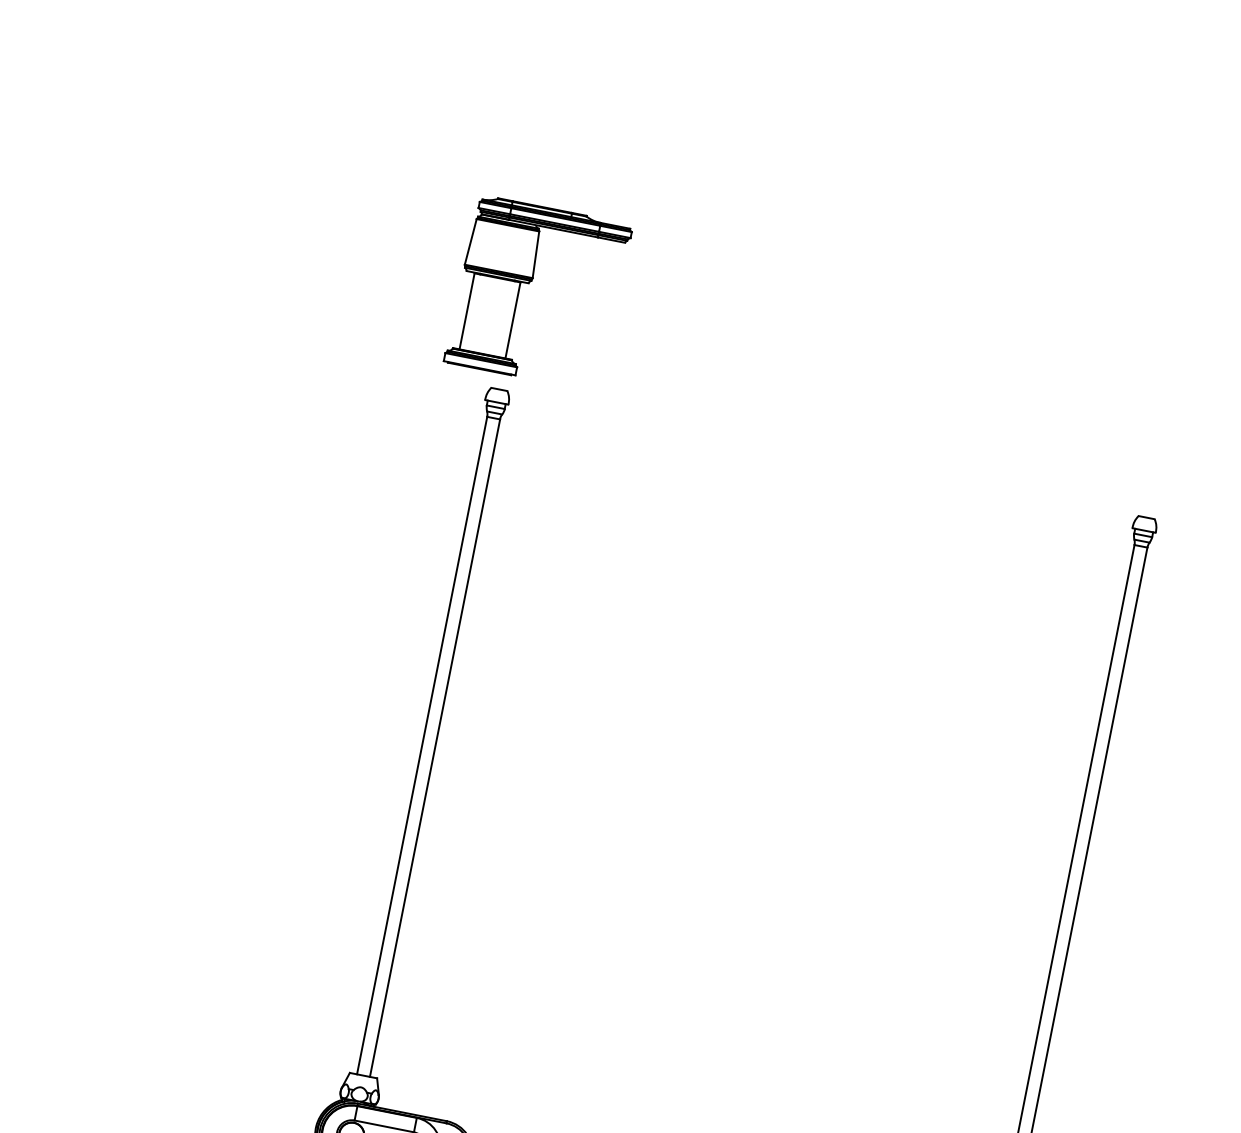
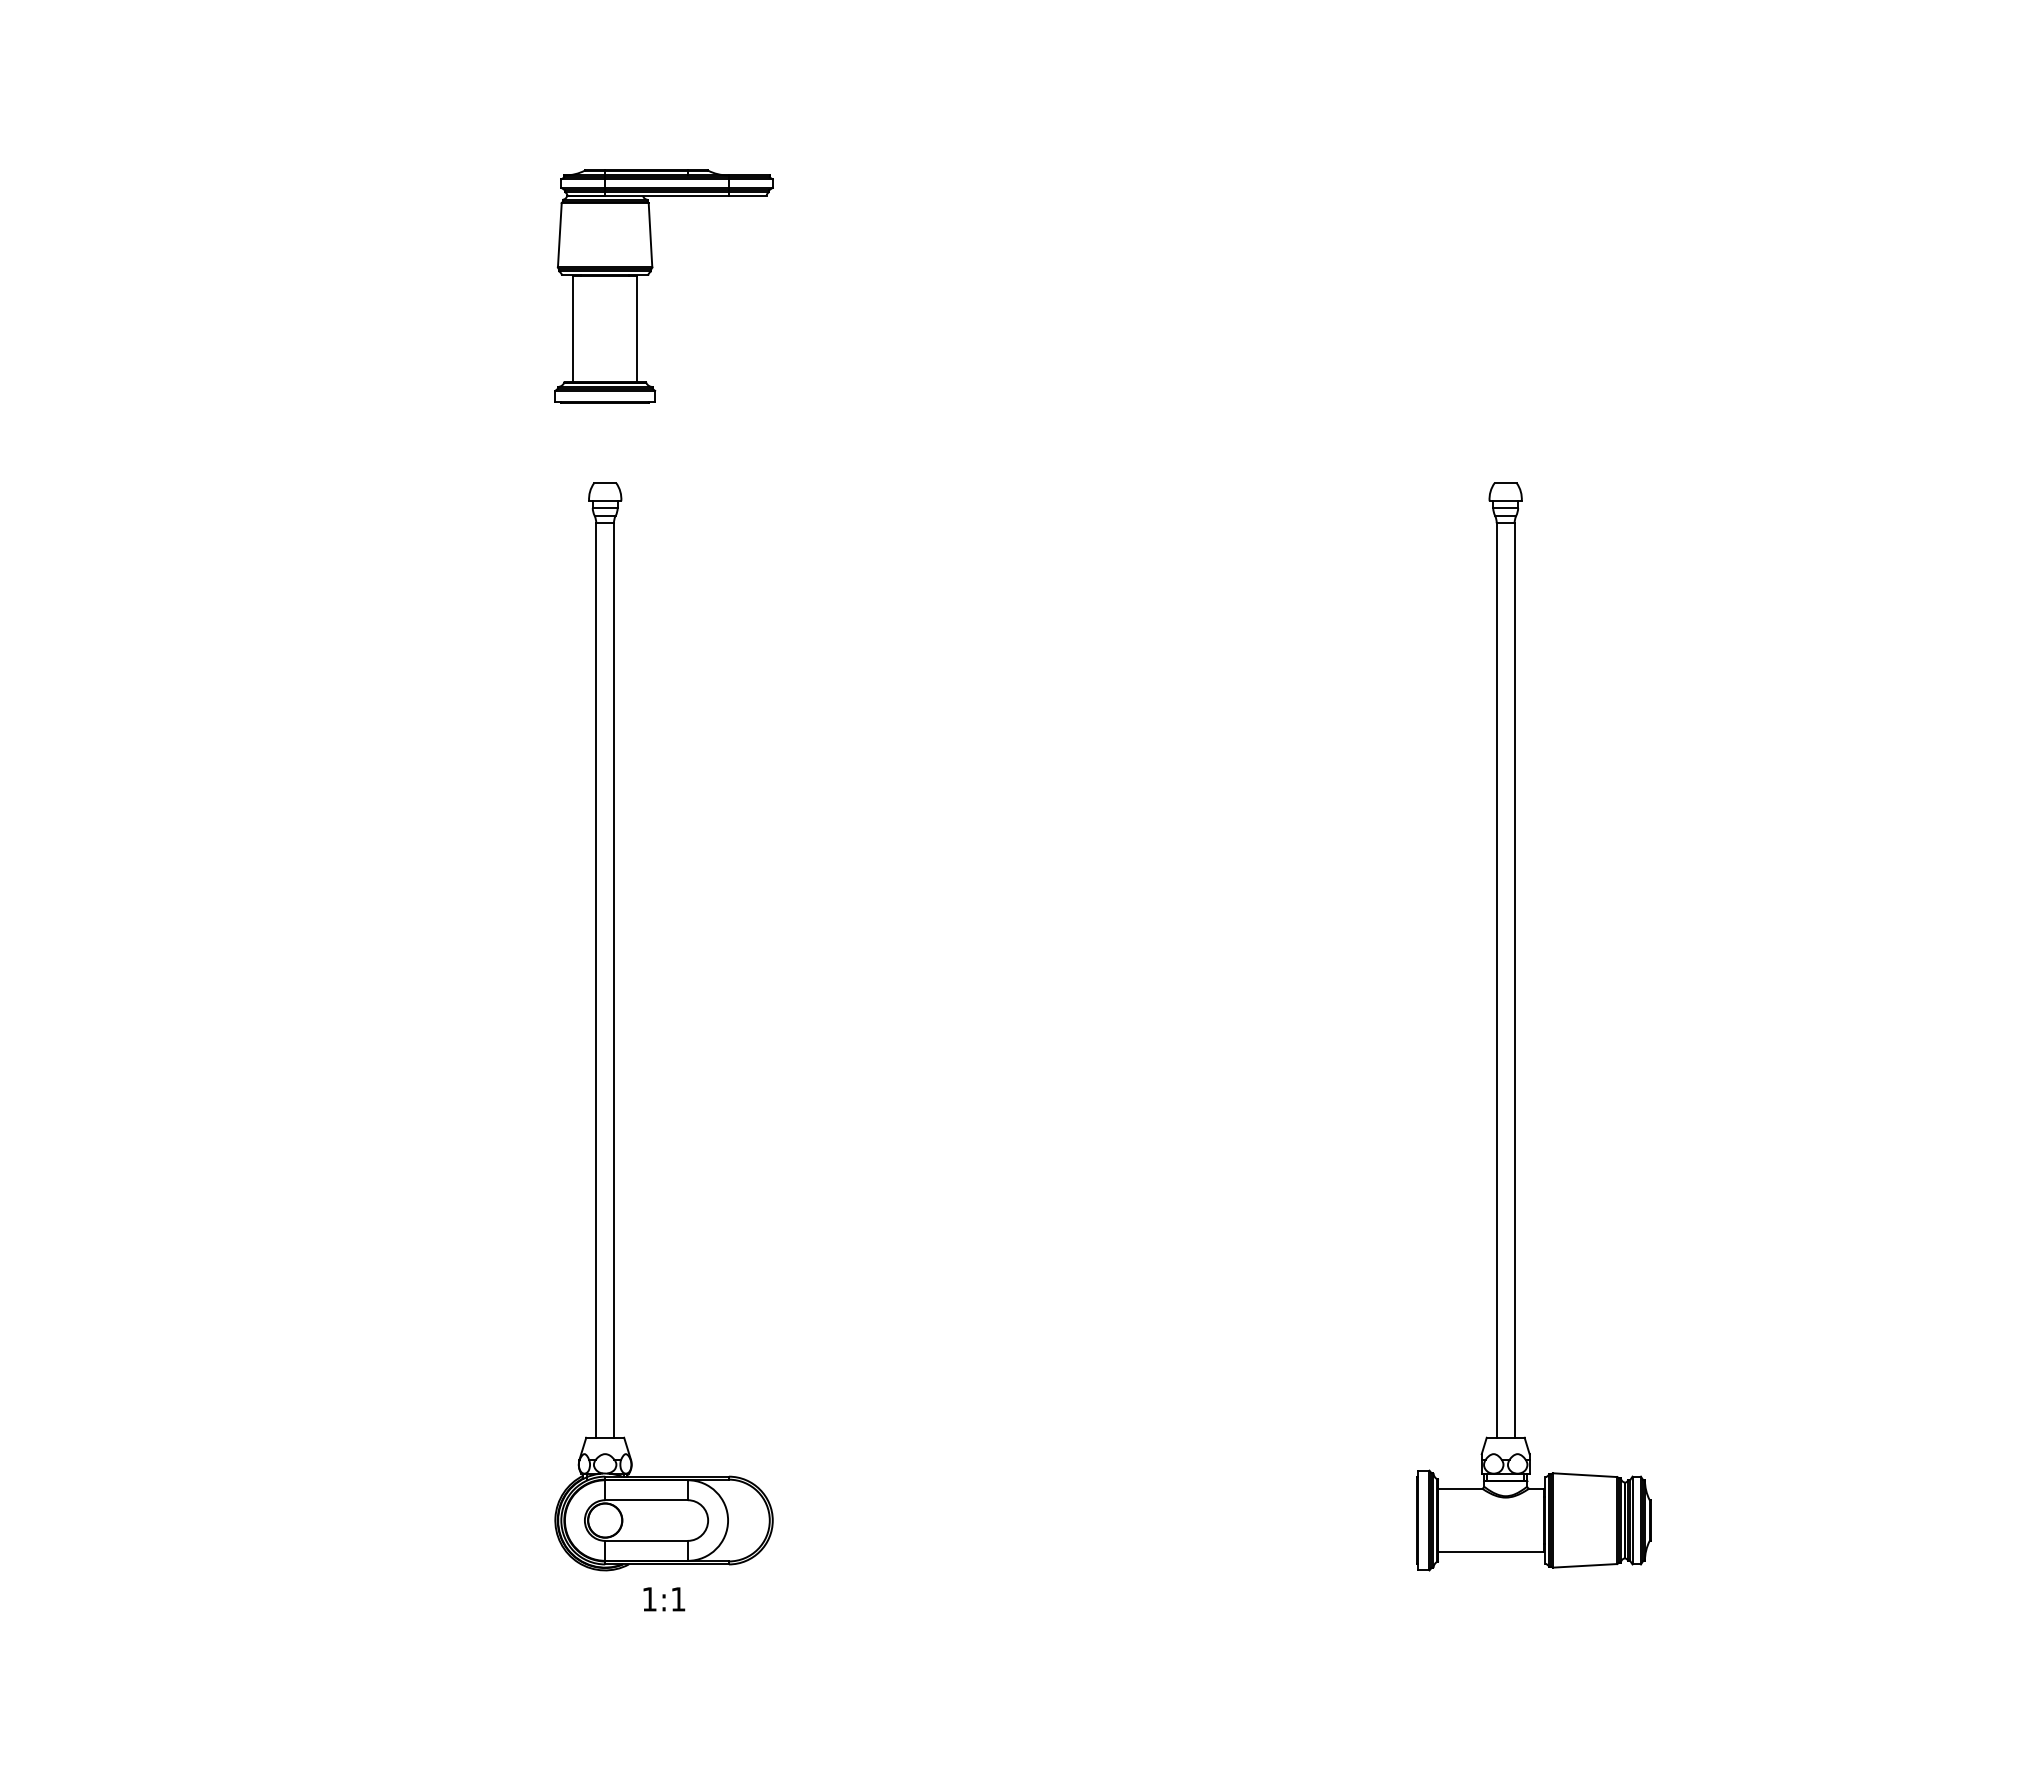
part: (529, 283) -> (649, 275), moved

